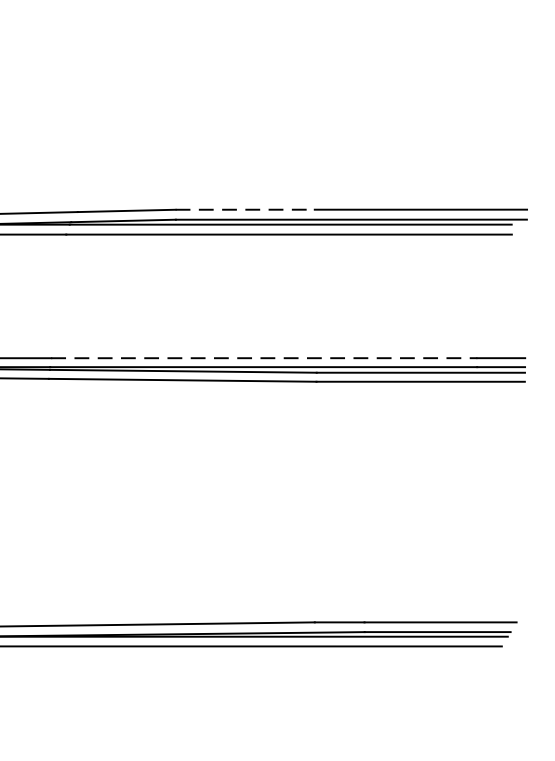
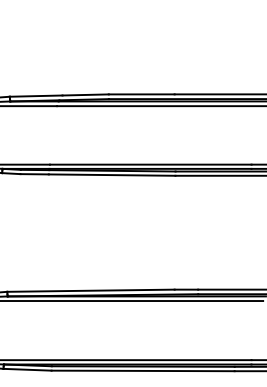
line: (244, 209) -> (141, 94), dashed -> solid
line: (263, 357) -> (150, 164), dashed -> solid

